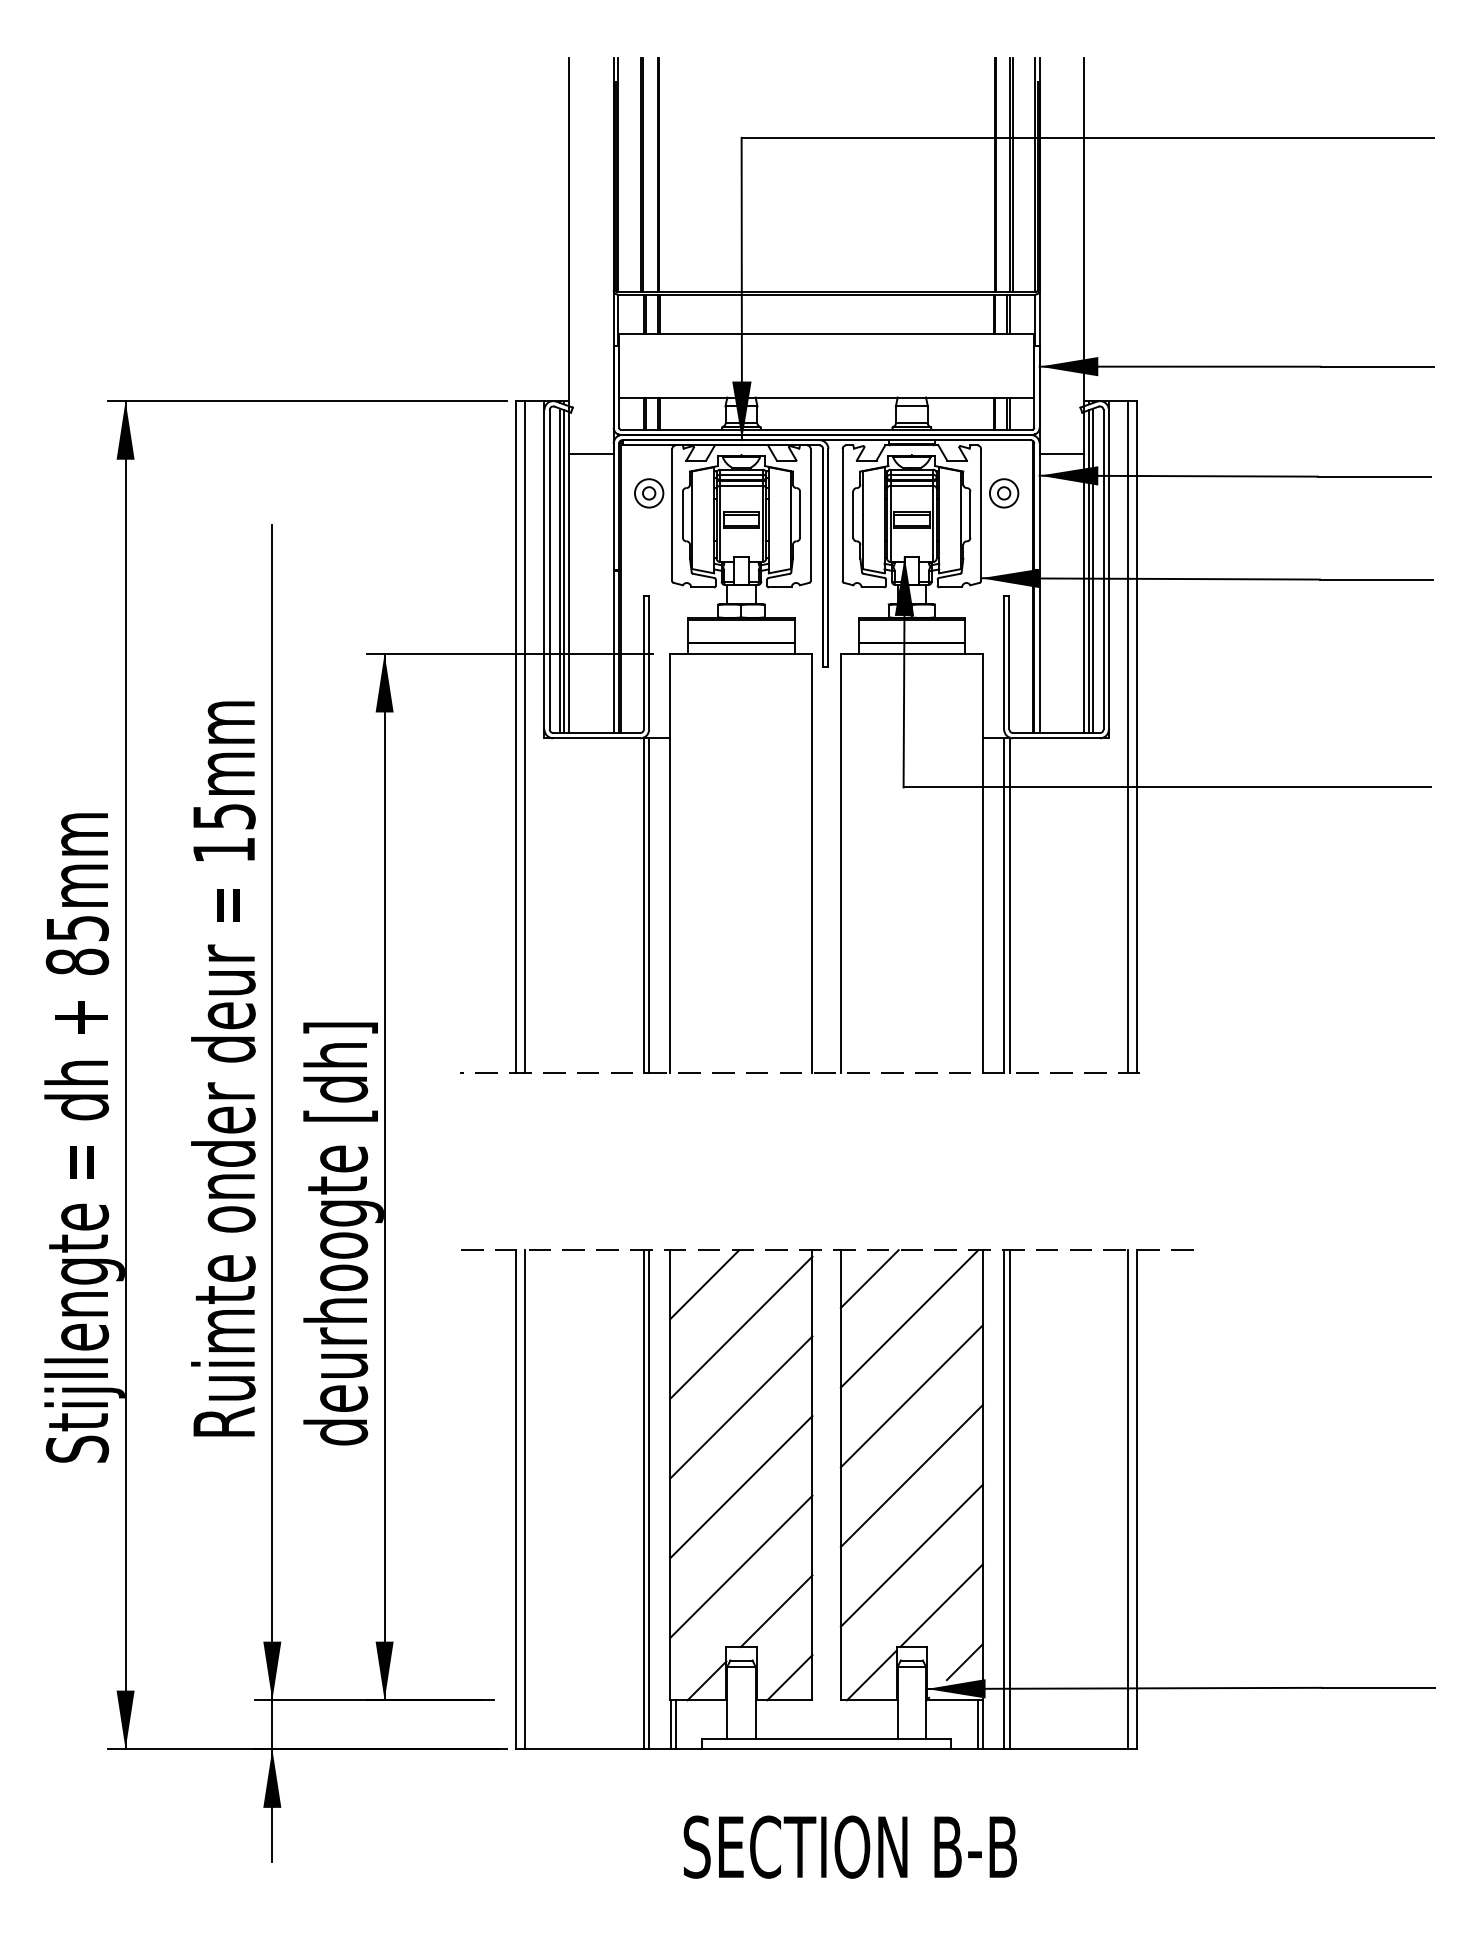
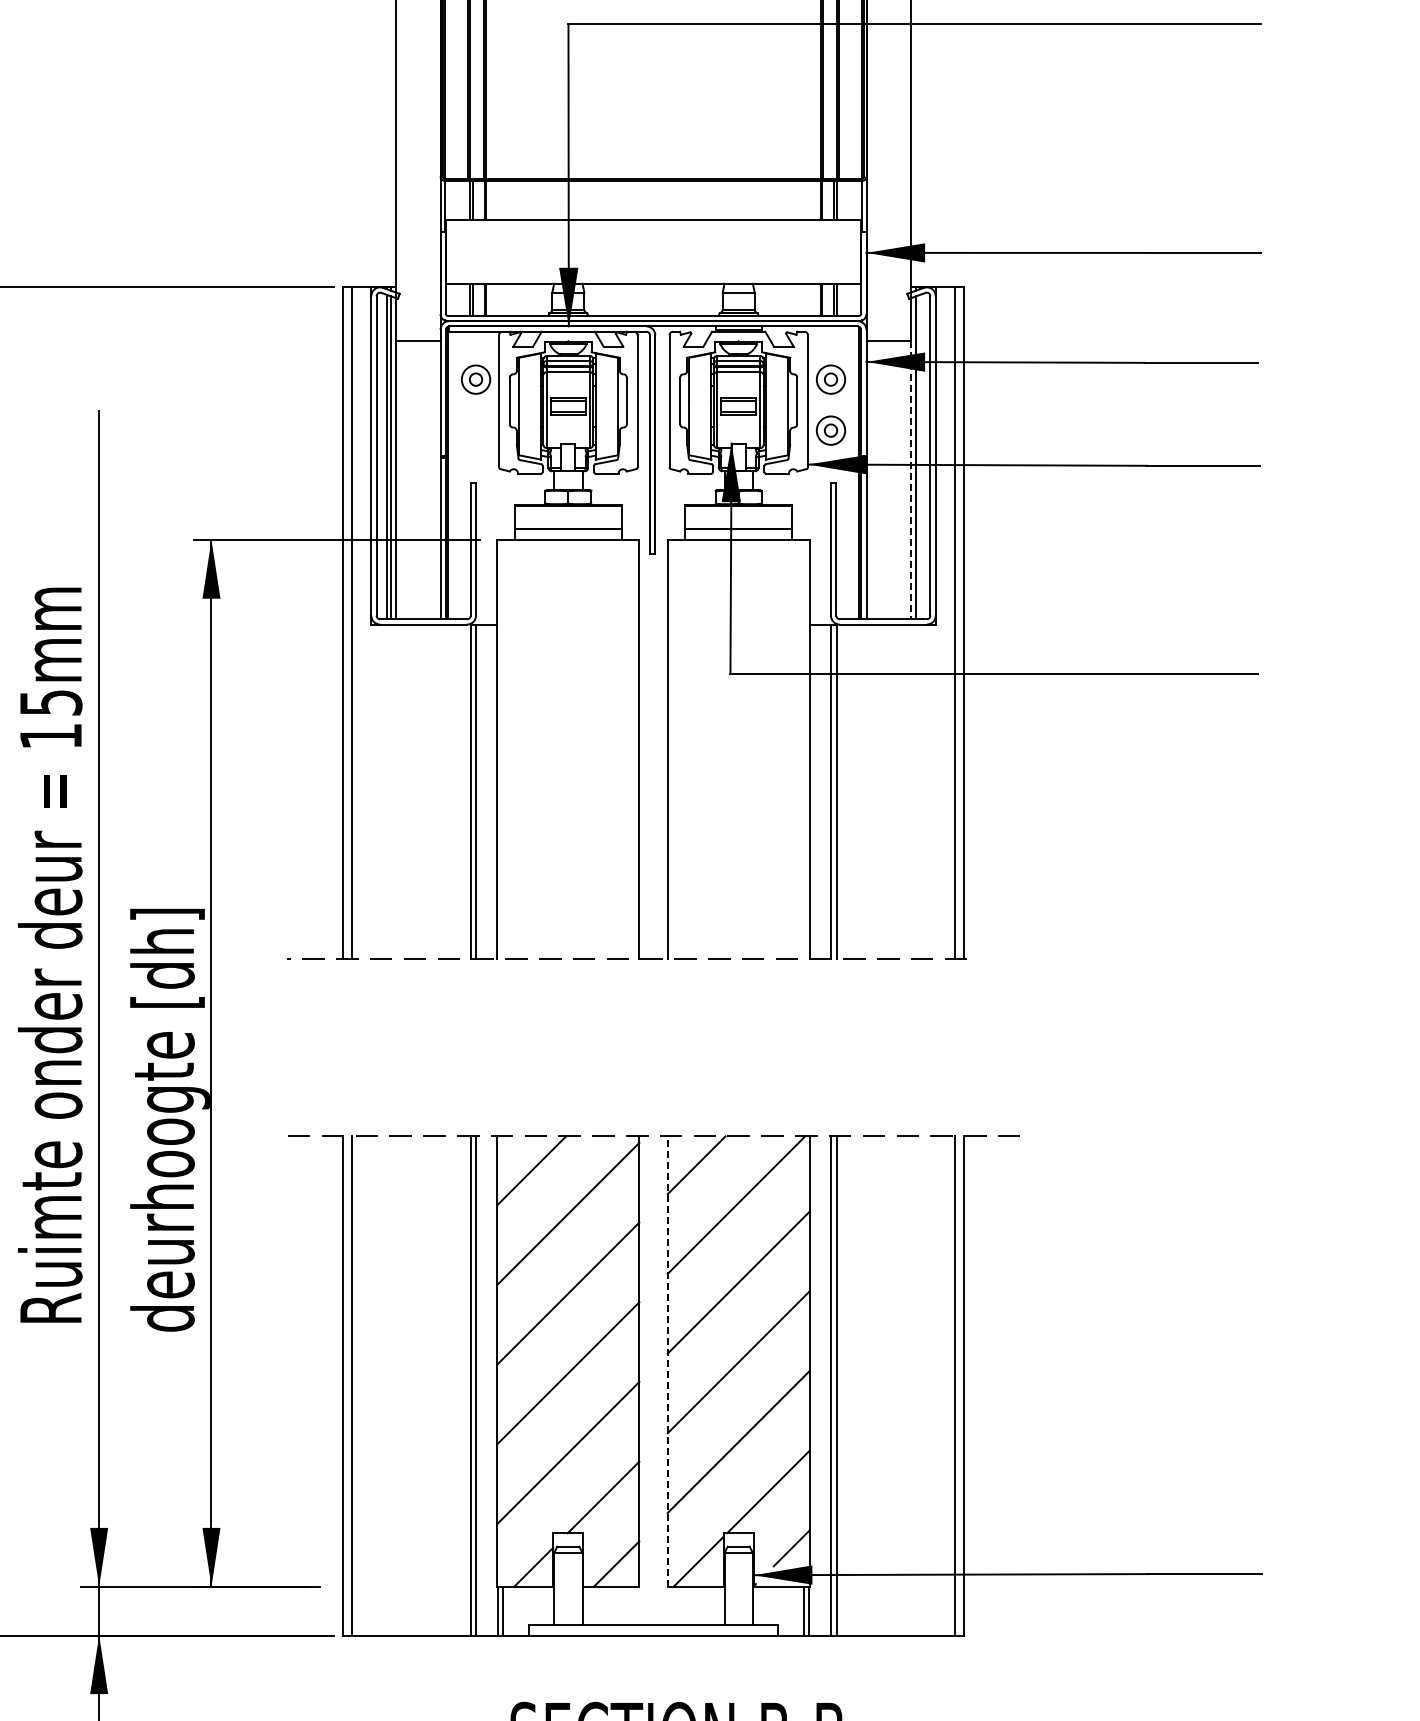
part: (1004, 544) -> (831, 430), added
line: (1092, 570) -> (919, 456), removed
line: (1084, 594) -> (911, 480), solid -> dashed
line: (840, 1474) -> (667, 1360), solid -> dashed

